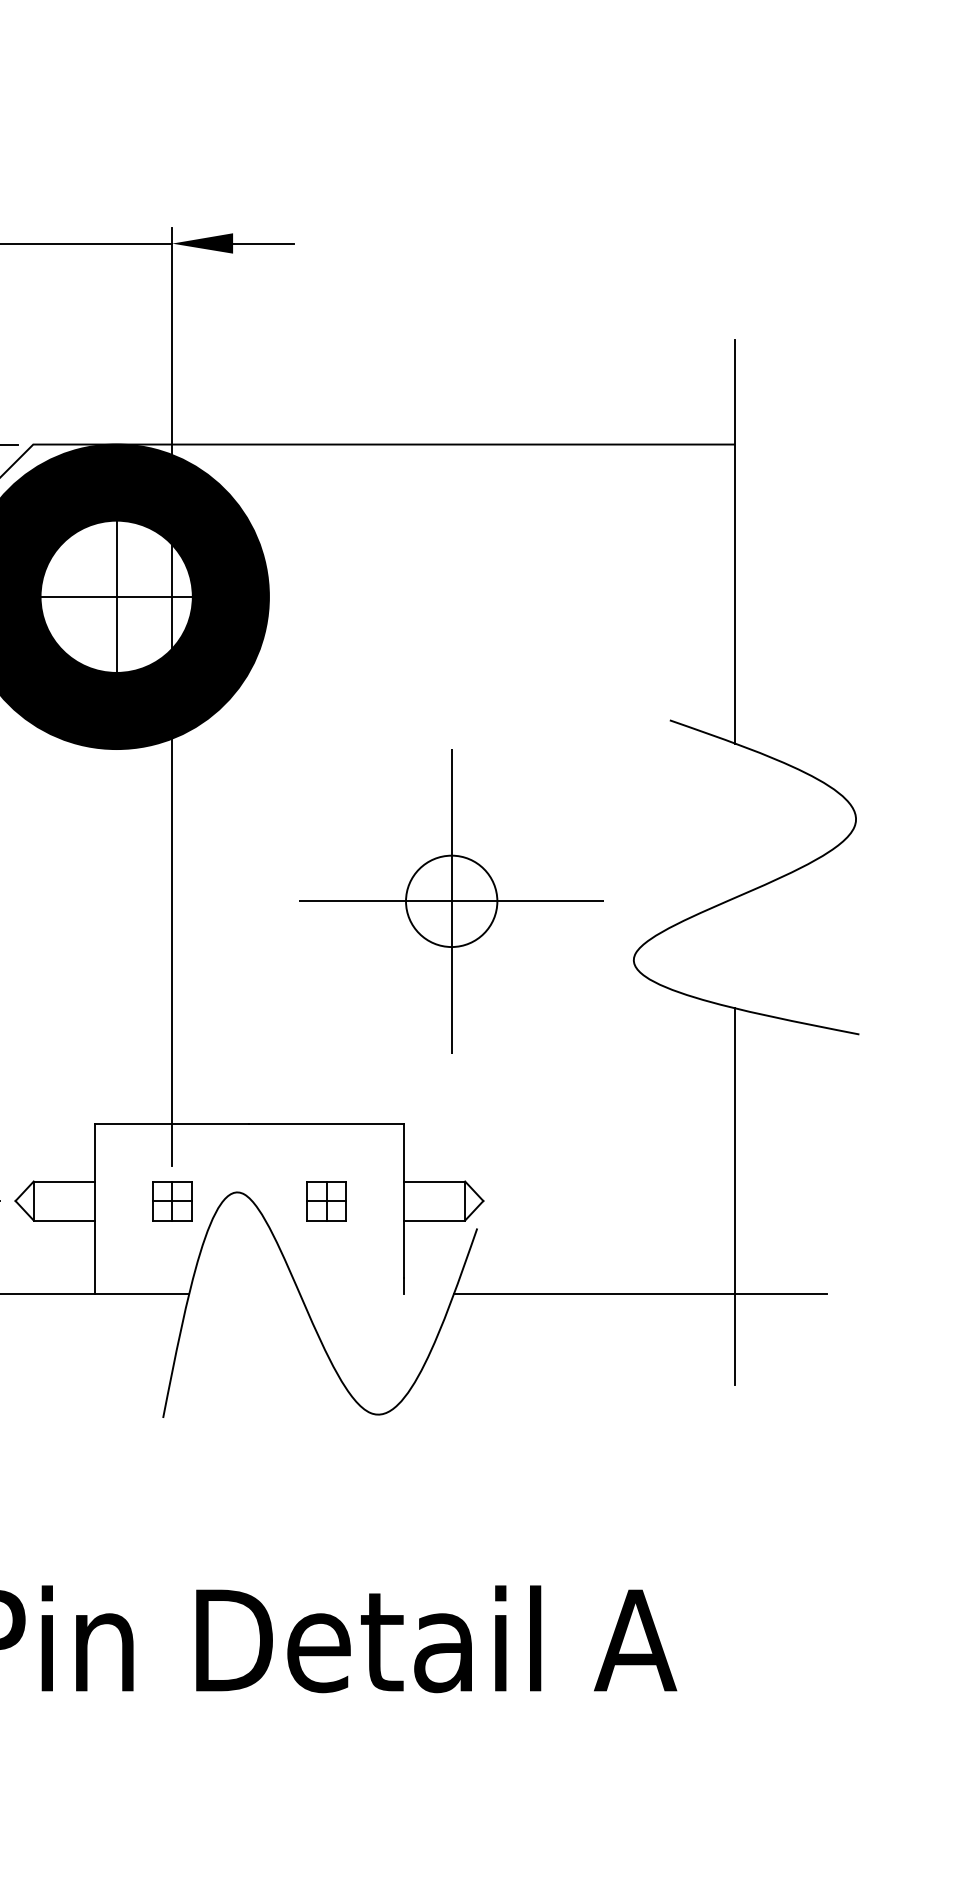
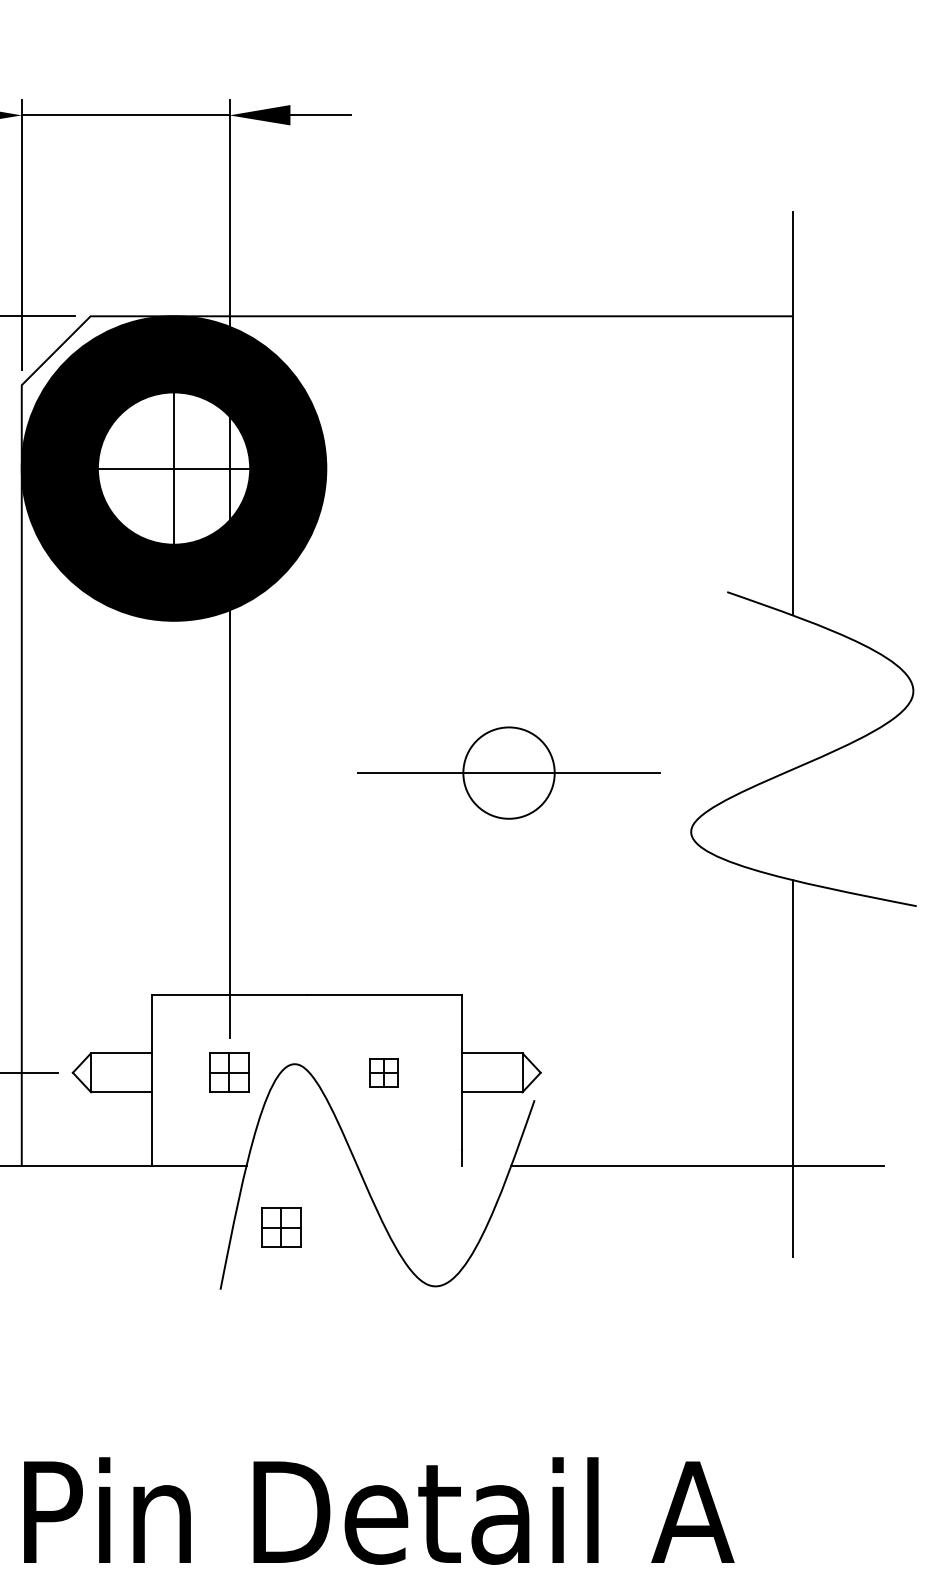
line: (451, 901) -> (508, 773), removed
part: (326, 1201) -> (383, 1073), size x0.7
part: (224, 1356) -> (281, 1228), added

